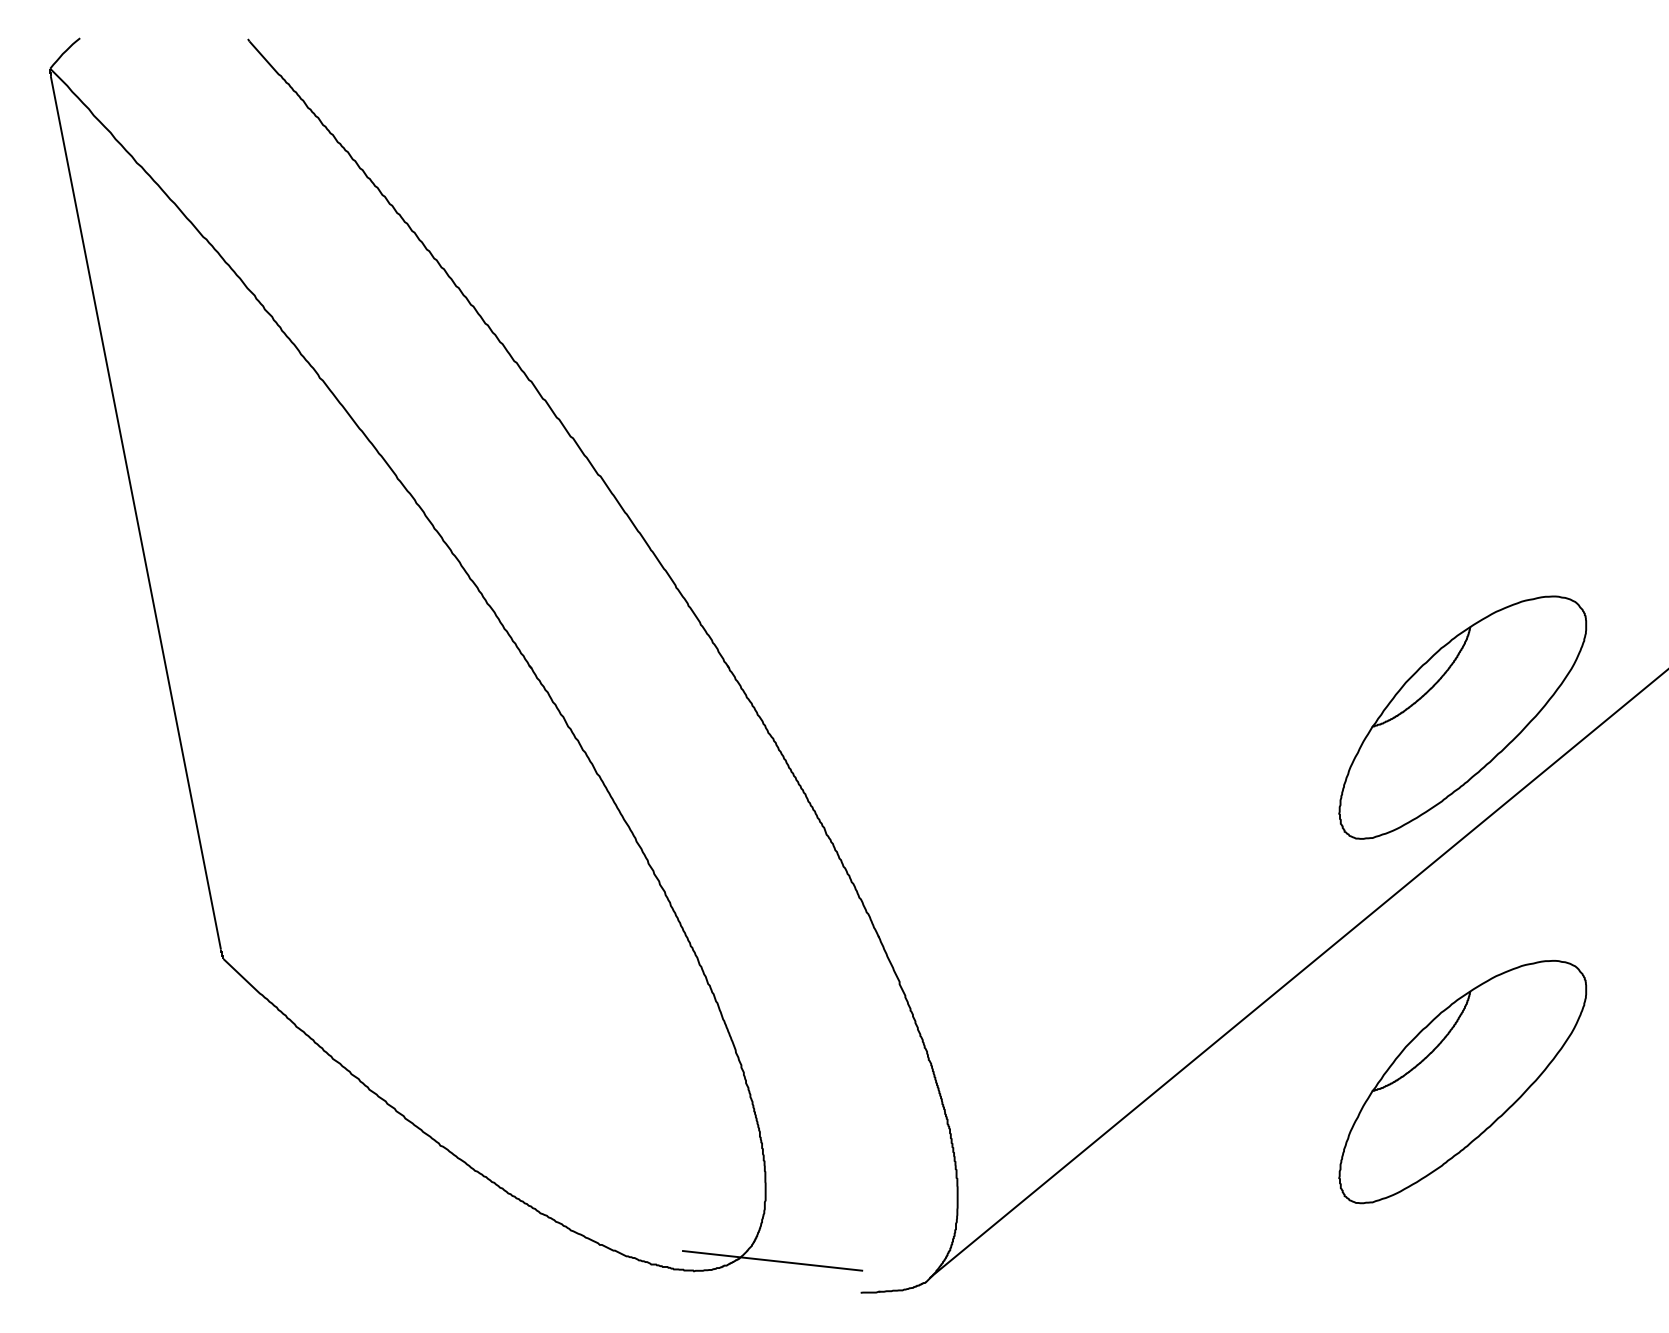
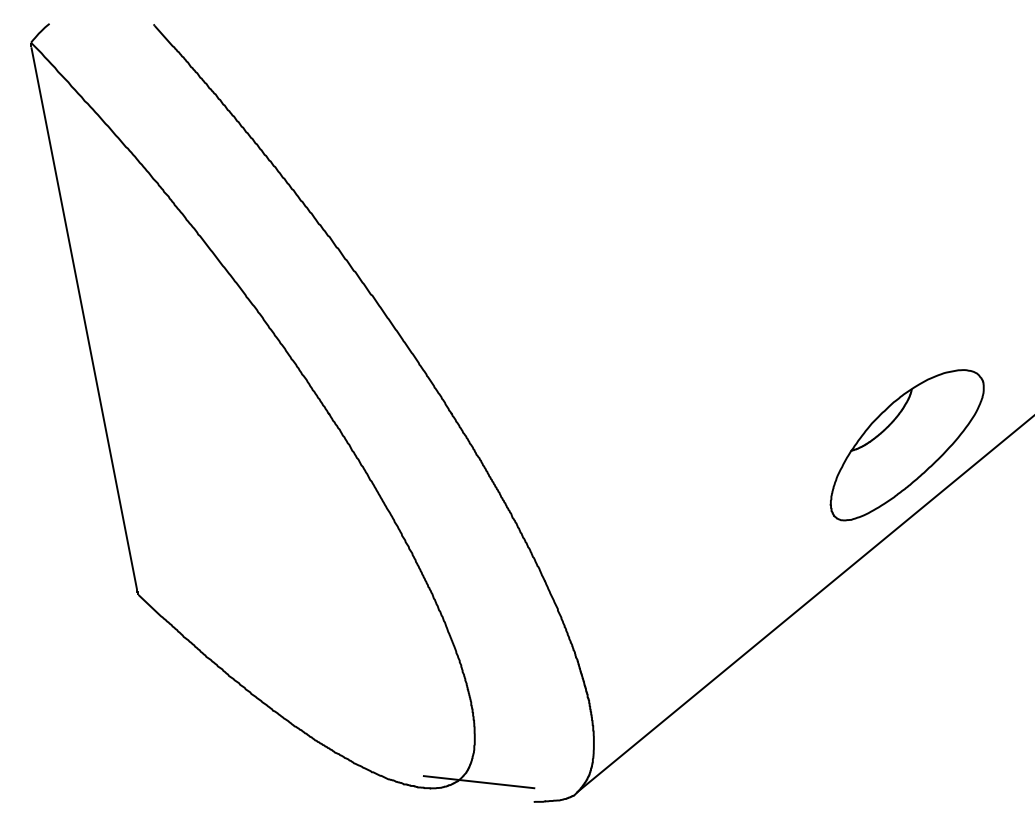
part: (1461, 1082) -> (906, 671), removed

